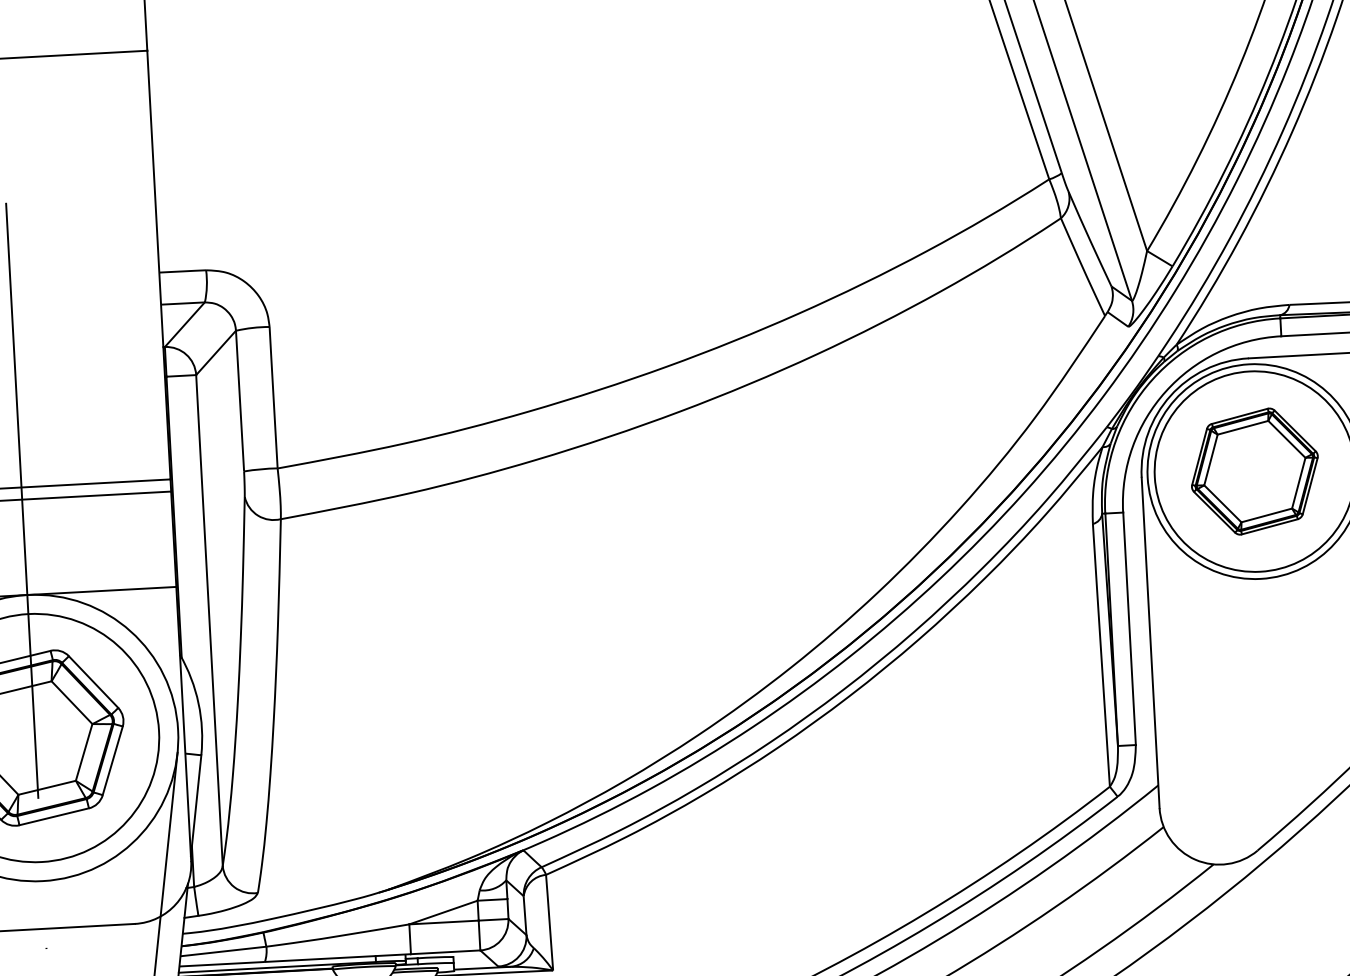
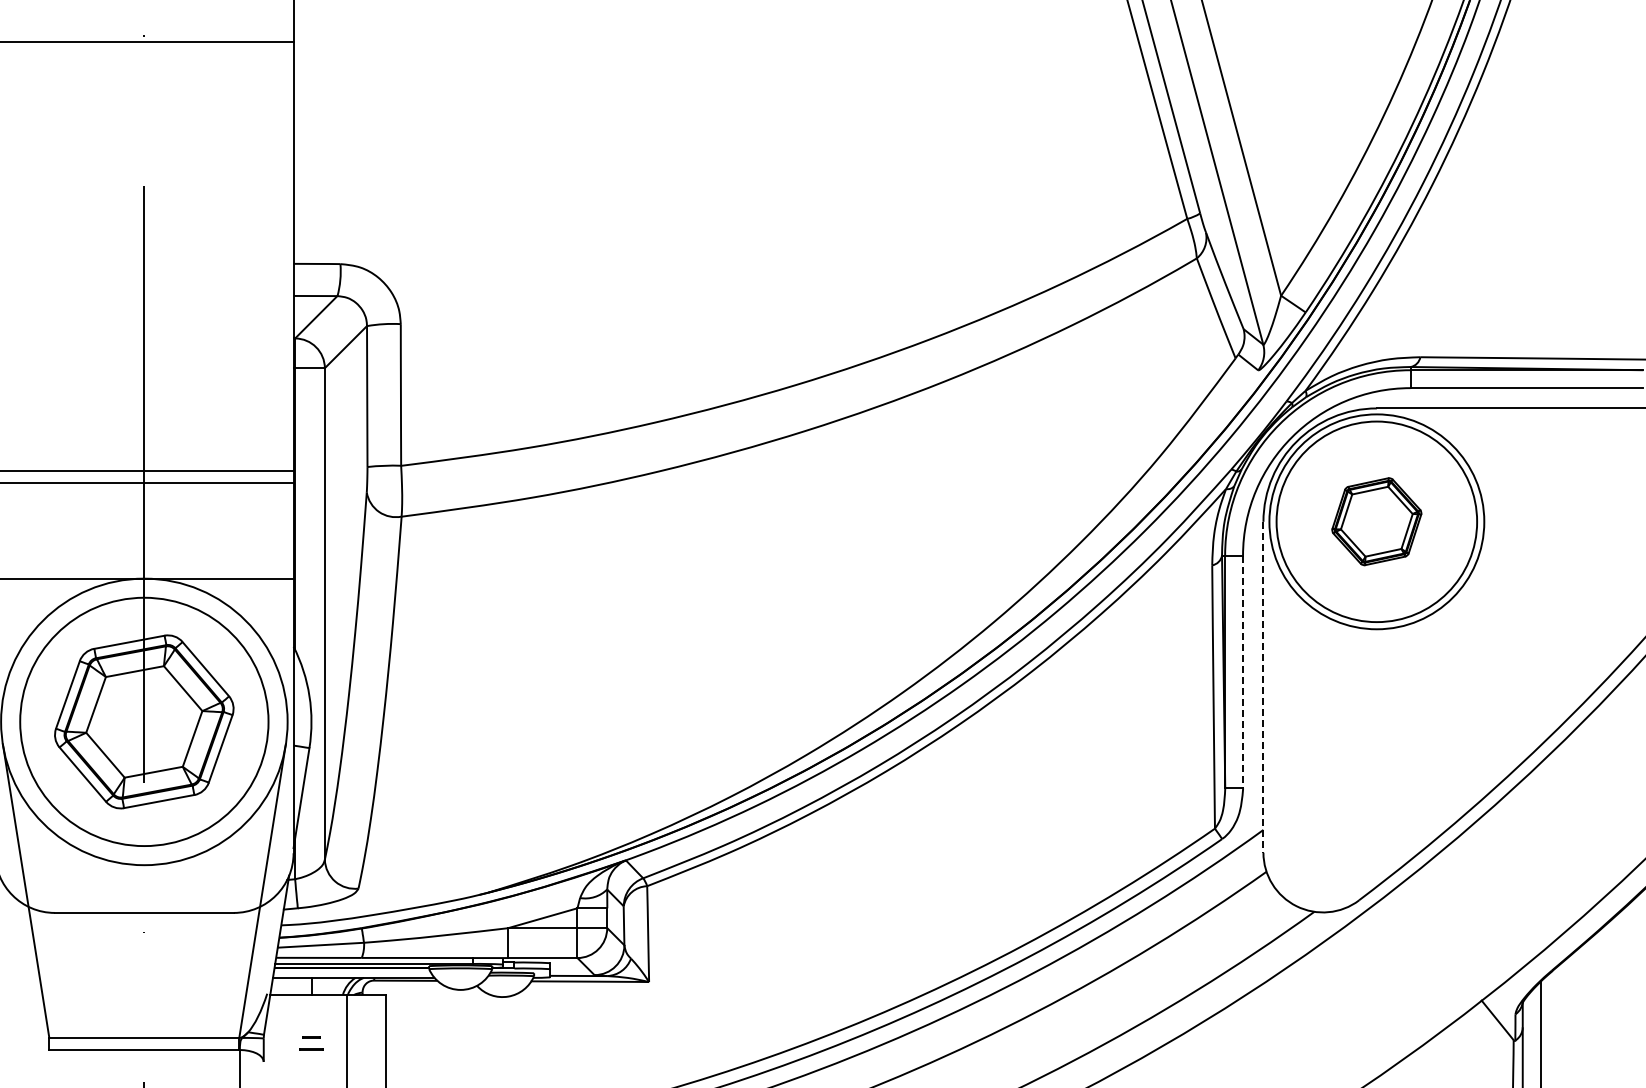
part: (1254, 471) -> (1376, 521), size x0.7
line: (1129, 629) -> (1243, 672), solid -> dashed
line: (1150, 643) -> (1263, 687), solid -> dashed

